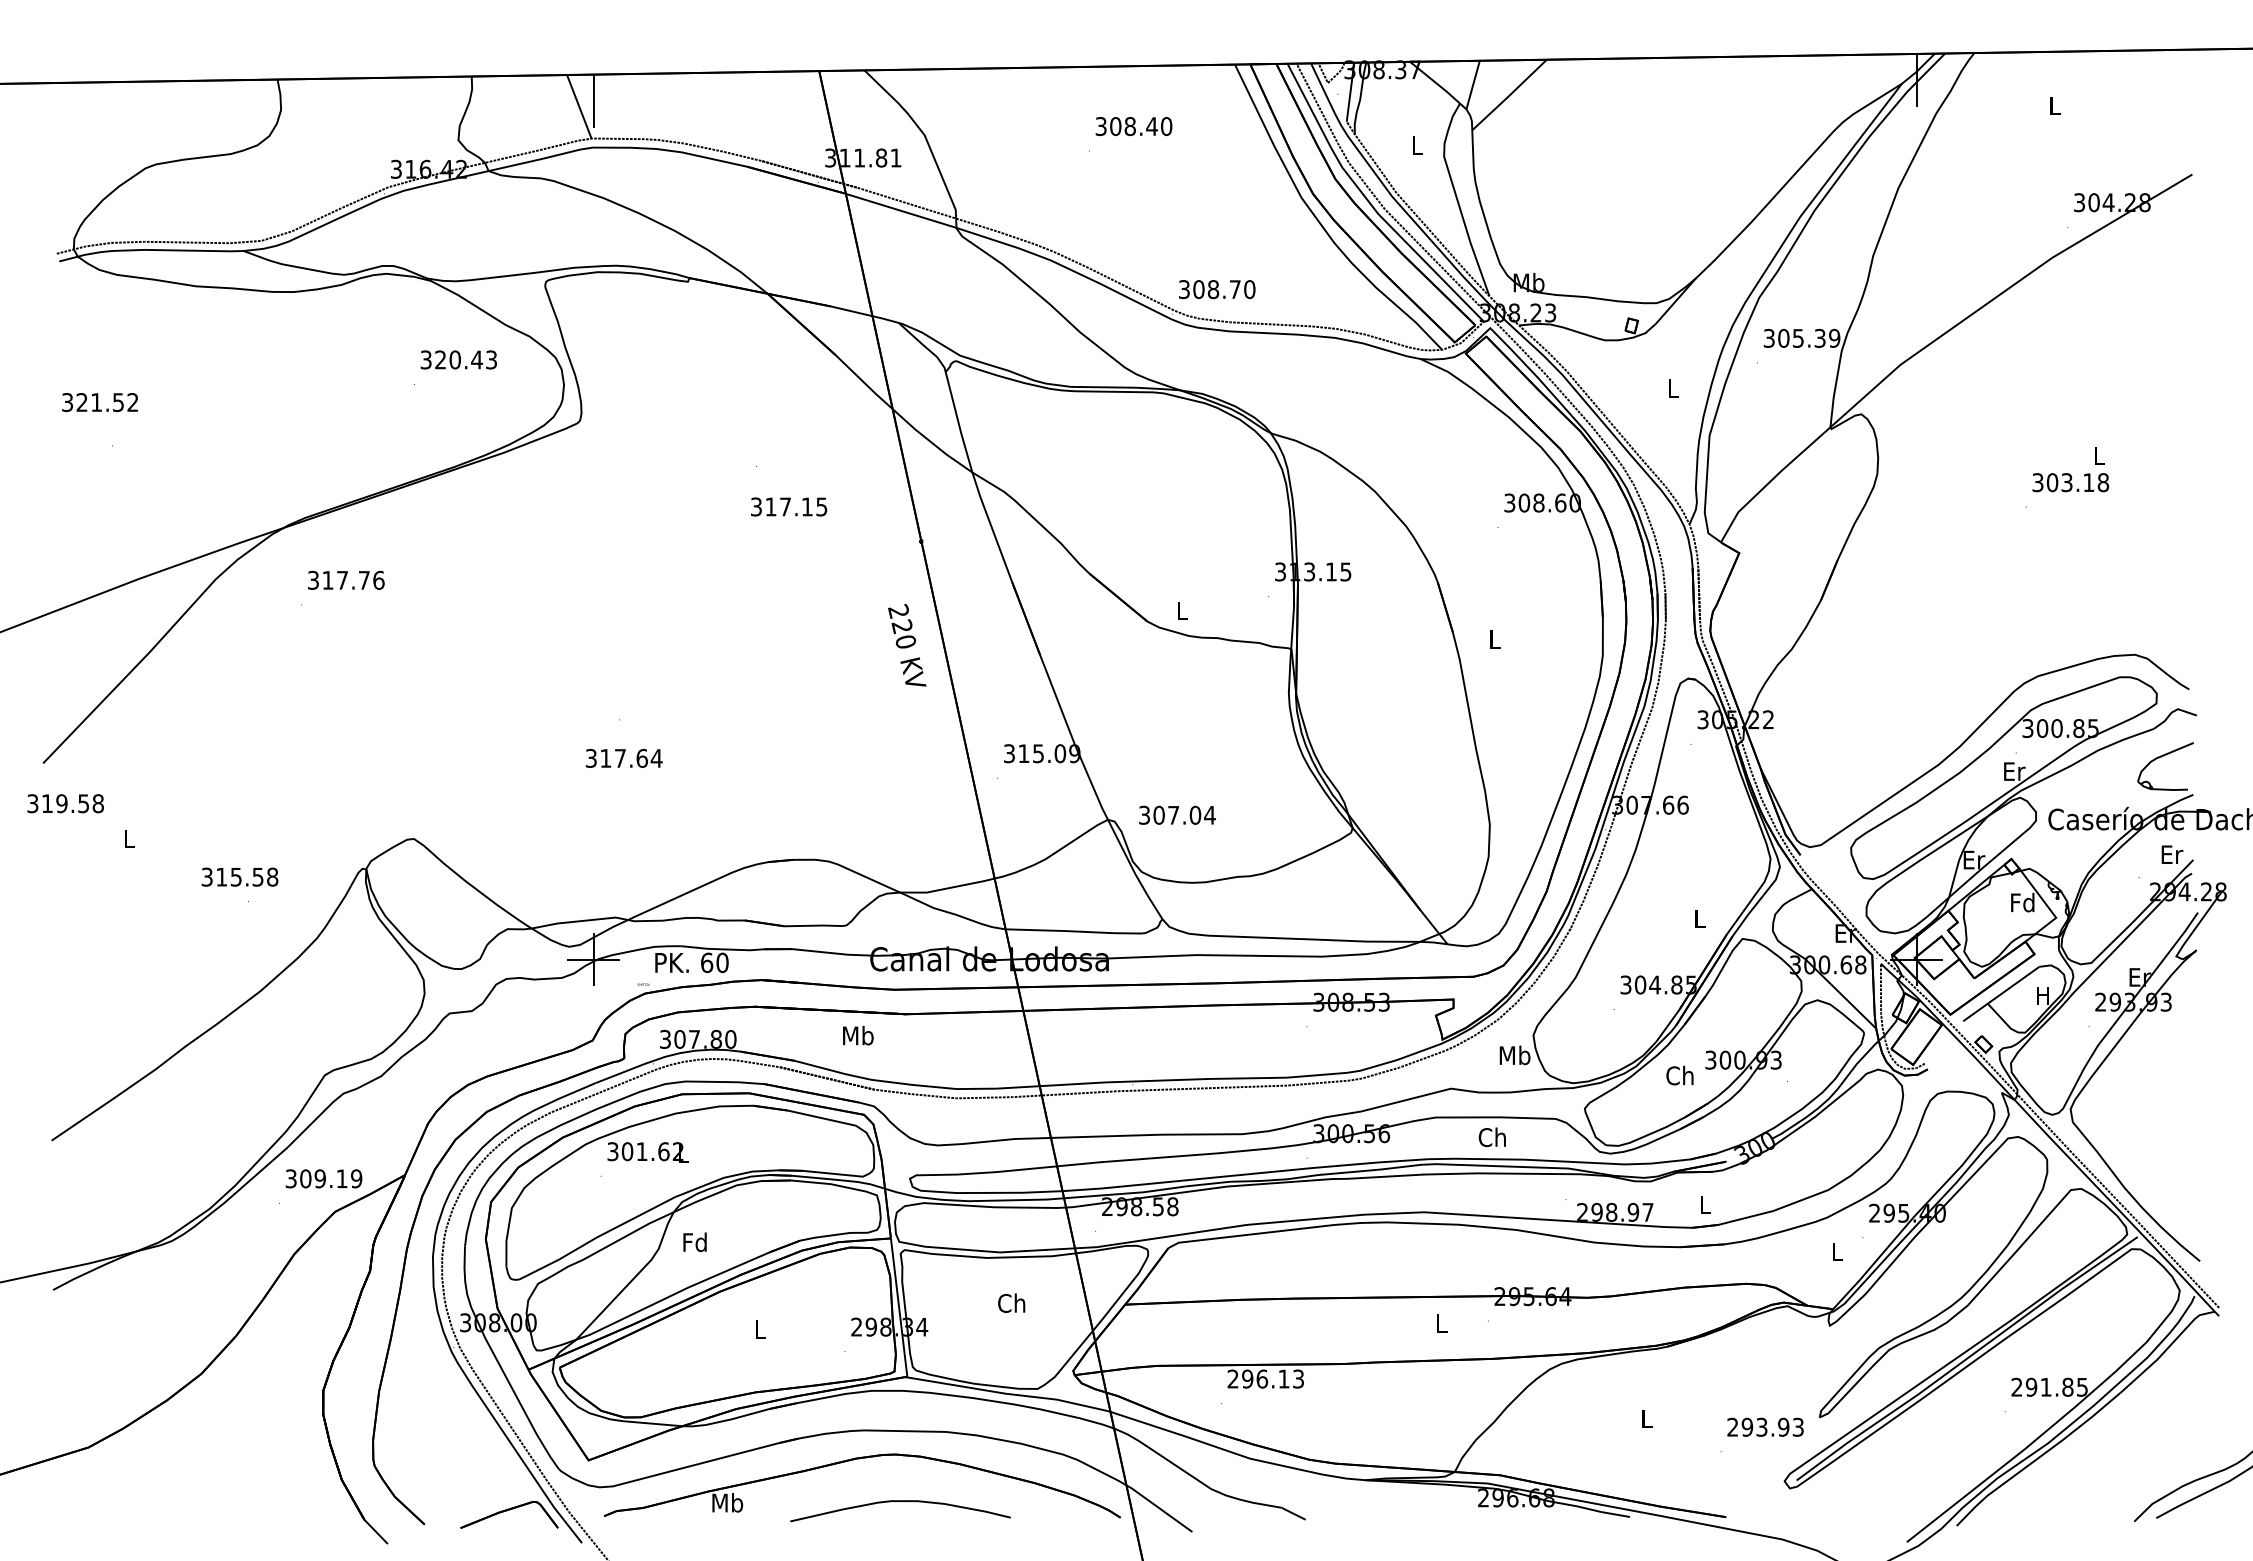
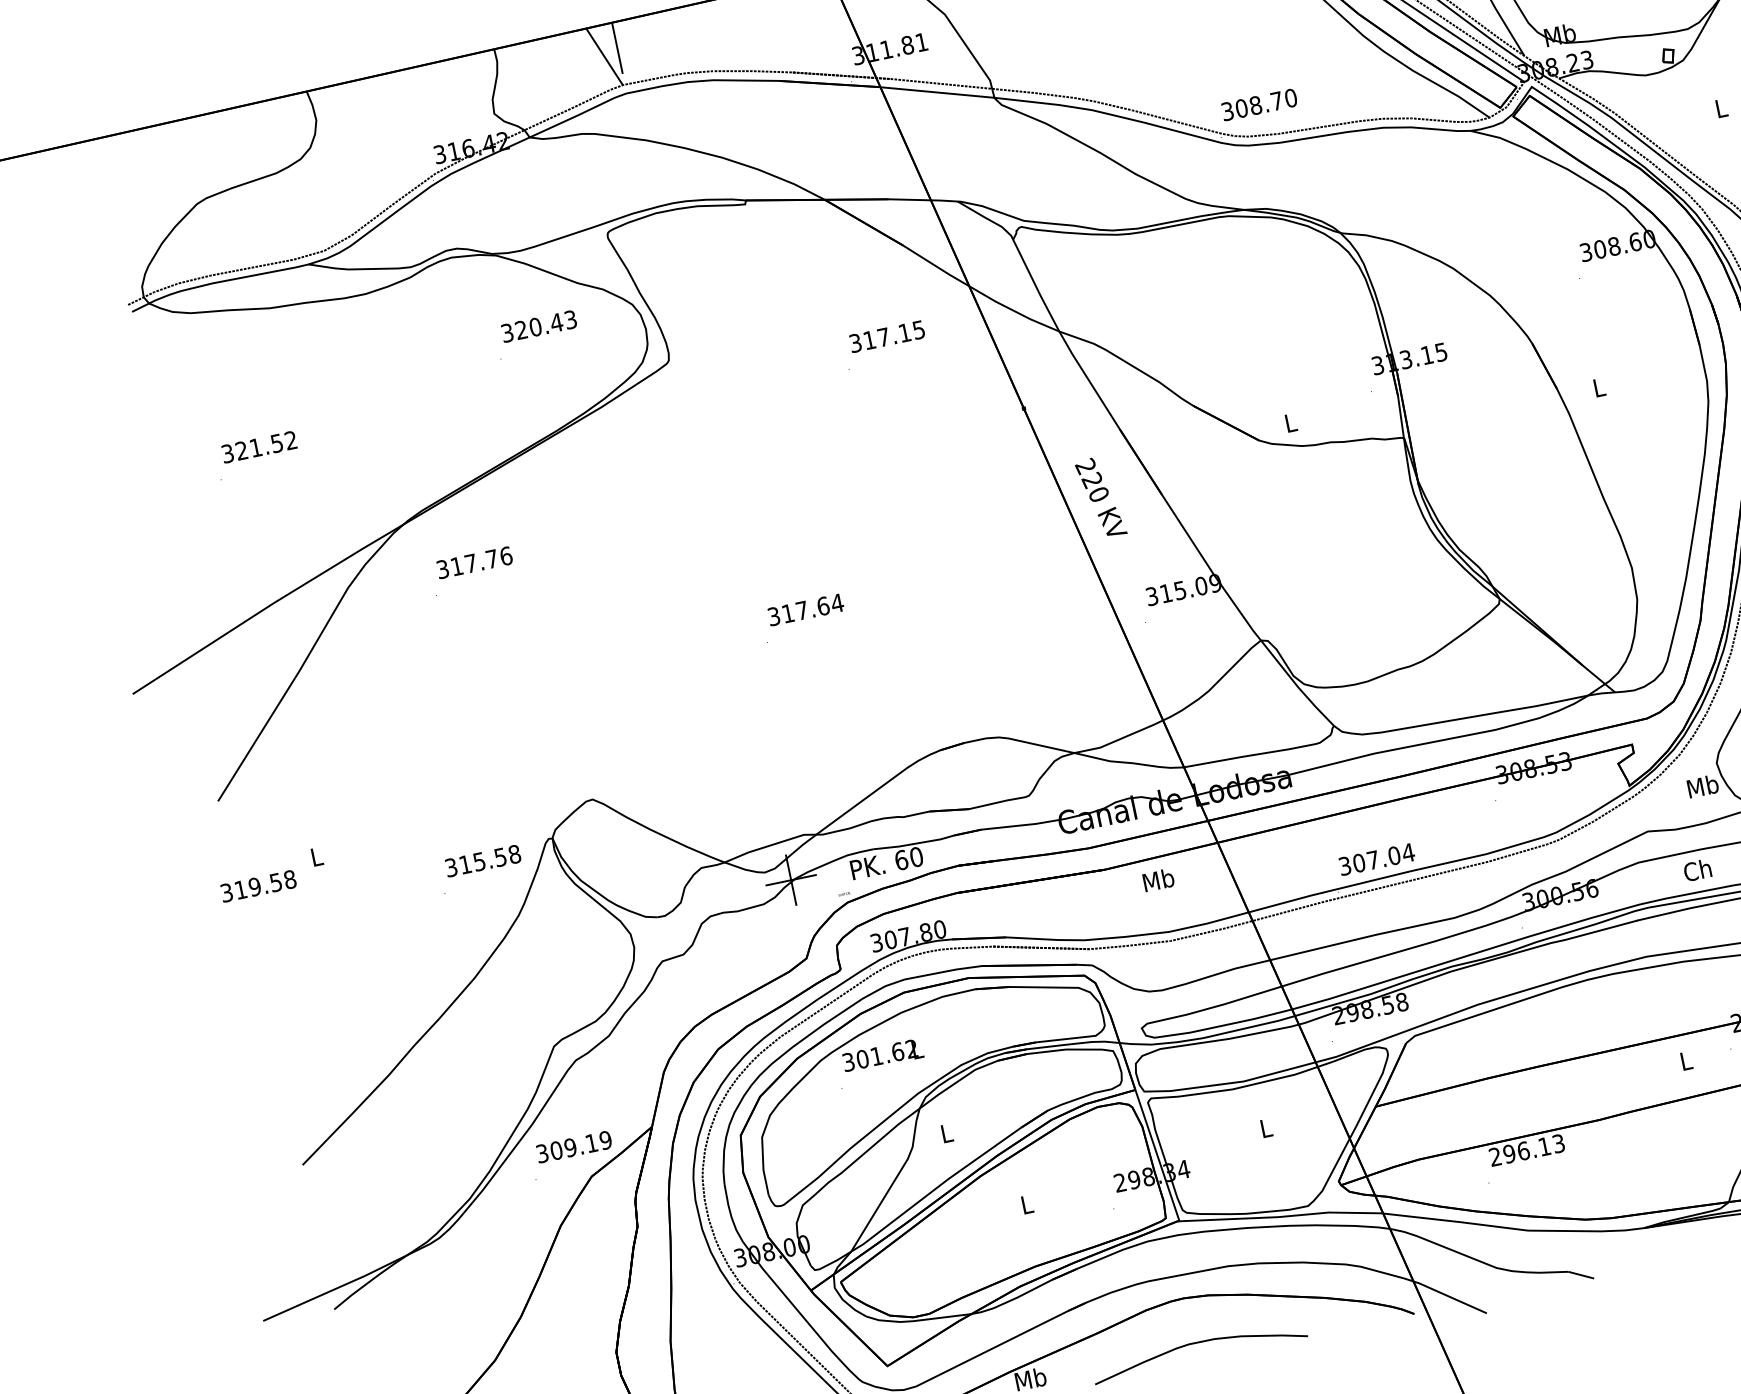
text: (99, 402) -> (258, 447), moved
text: (789, 506) -> (887, 336), moved
text: (907, 645) -> (1101, 497), moved
text: (623, 758) -> (805, 610), moved
text: (65, 803) -> (258, 886), moved
text: (1177, 814) -> (1376, 858), moved
text: (239, 876) -> (482, 860), moved
text: (858, 1035) -> (1158, 879), moved
text: (694, 1242) -> (945, 1133), Fd -> L
text: (1011, 1302) -> (1265, 1127), Ch -> L

